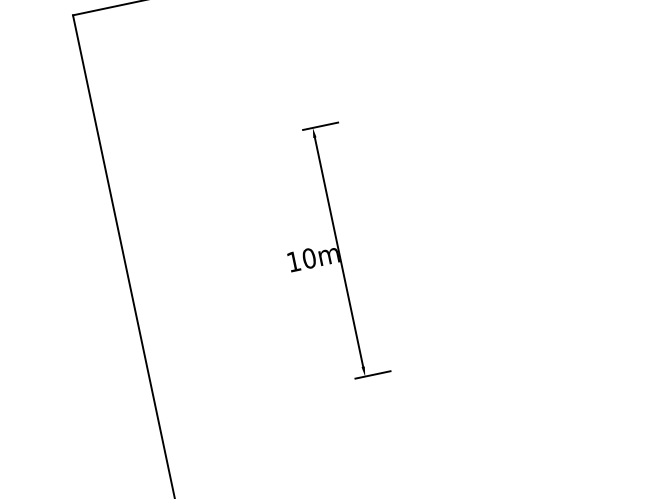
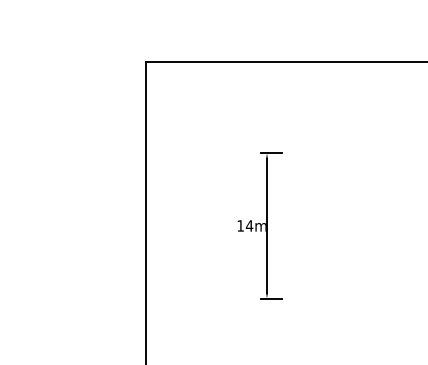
text: (308, 257) -> (249, 225), 10m -> 14m

